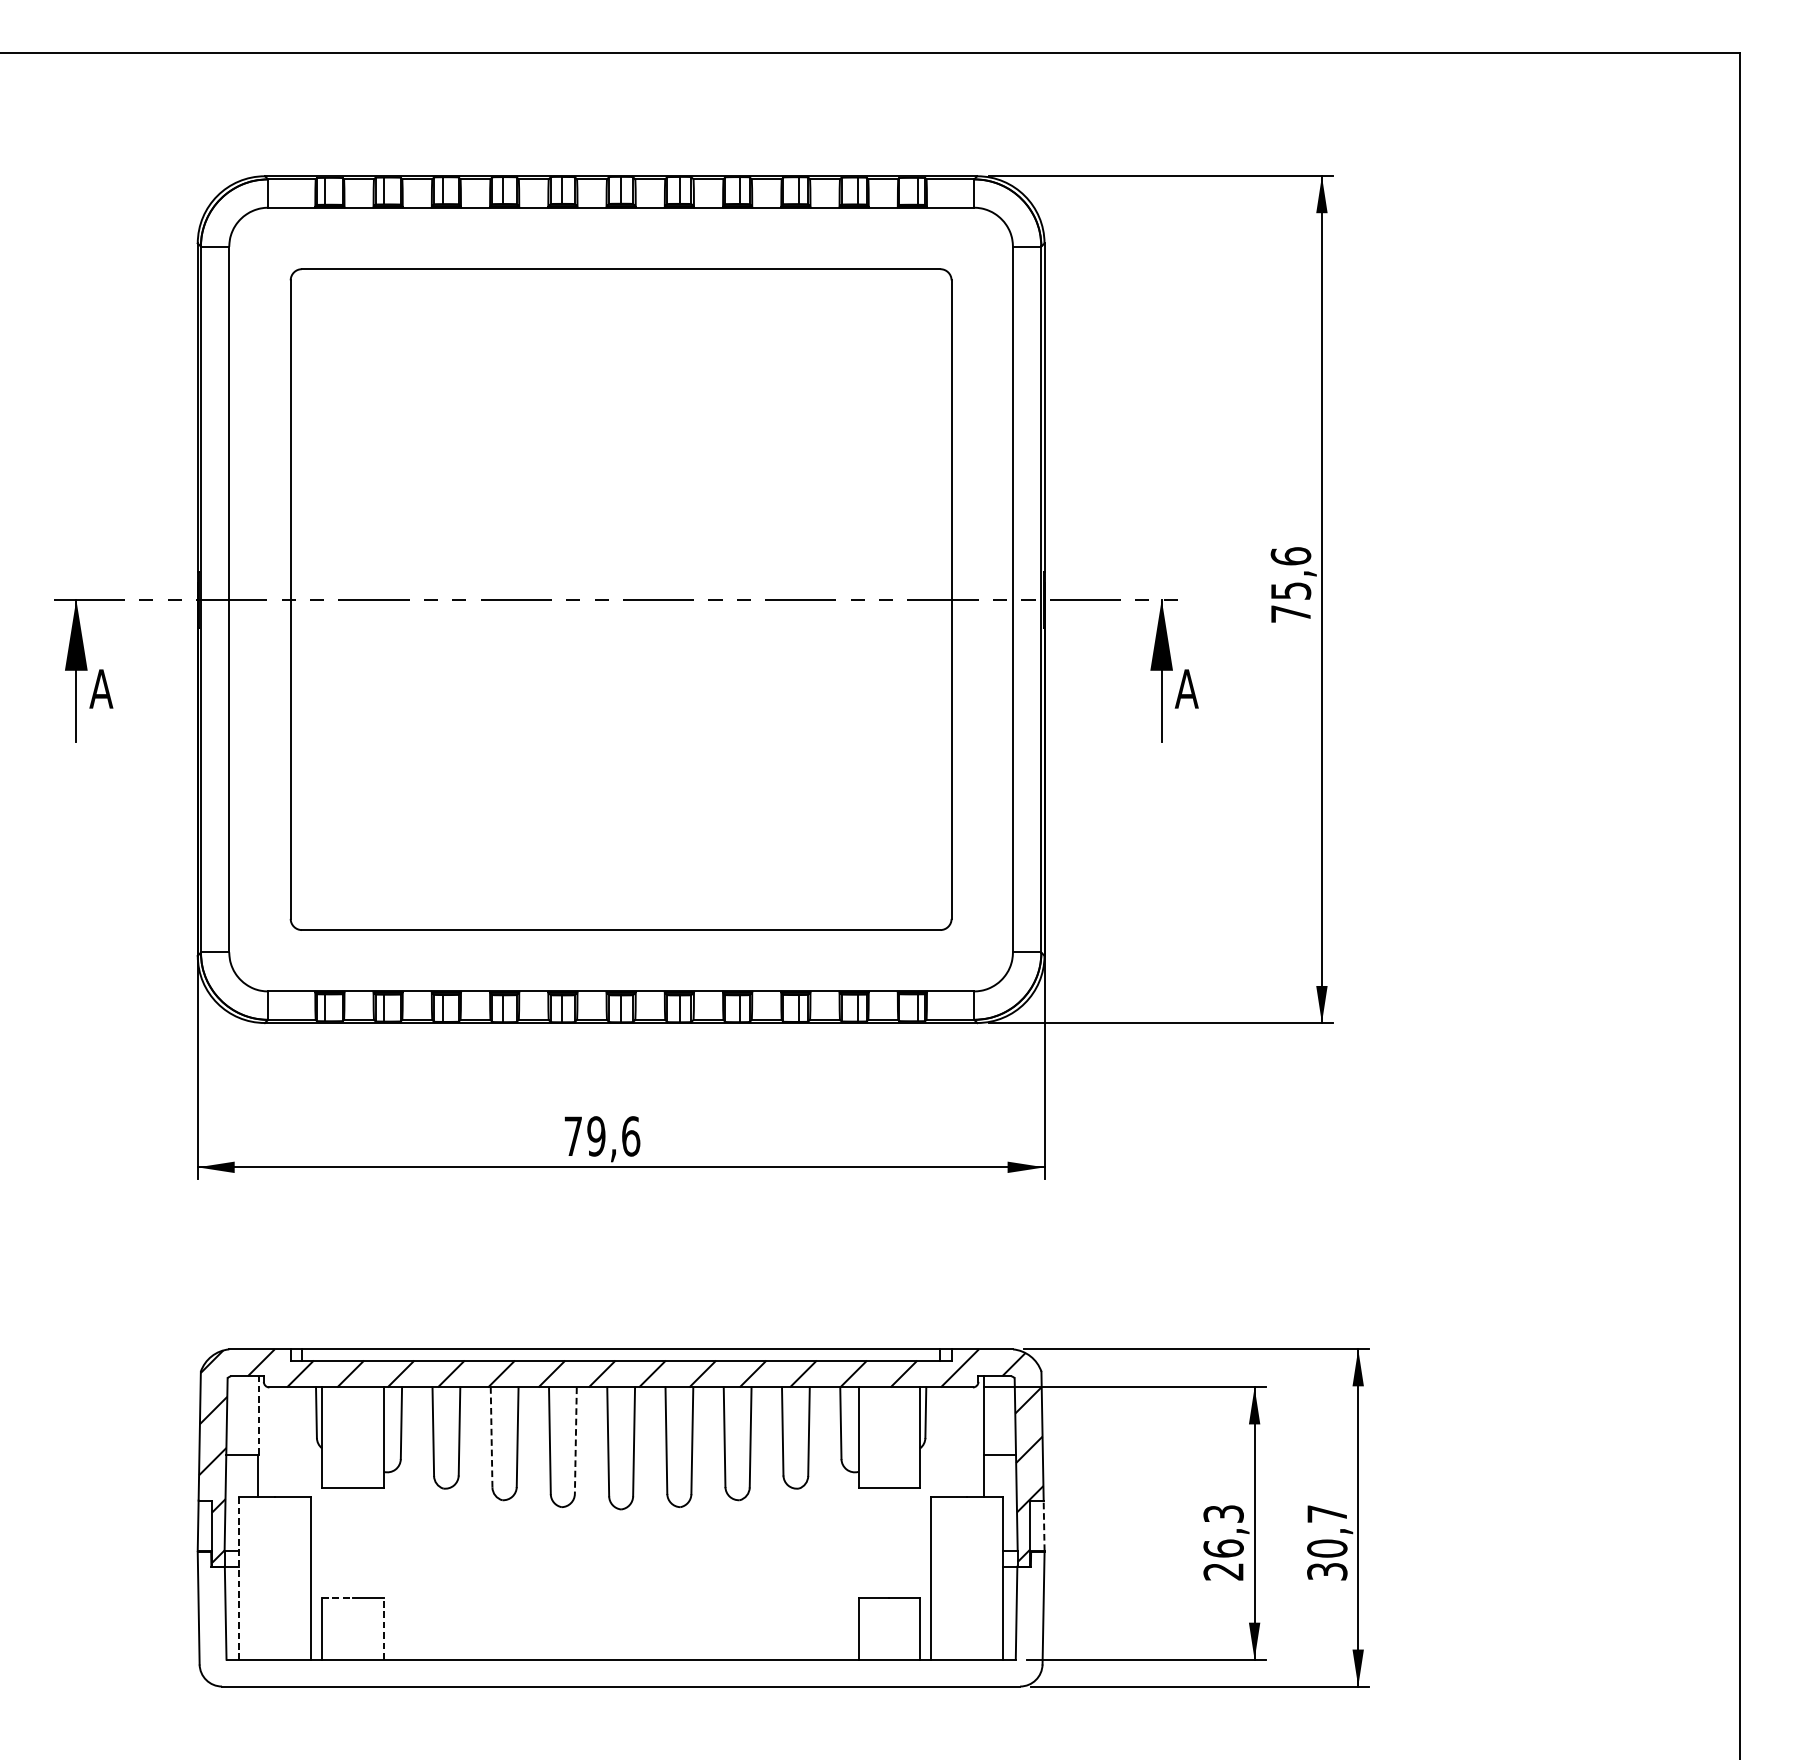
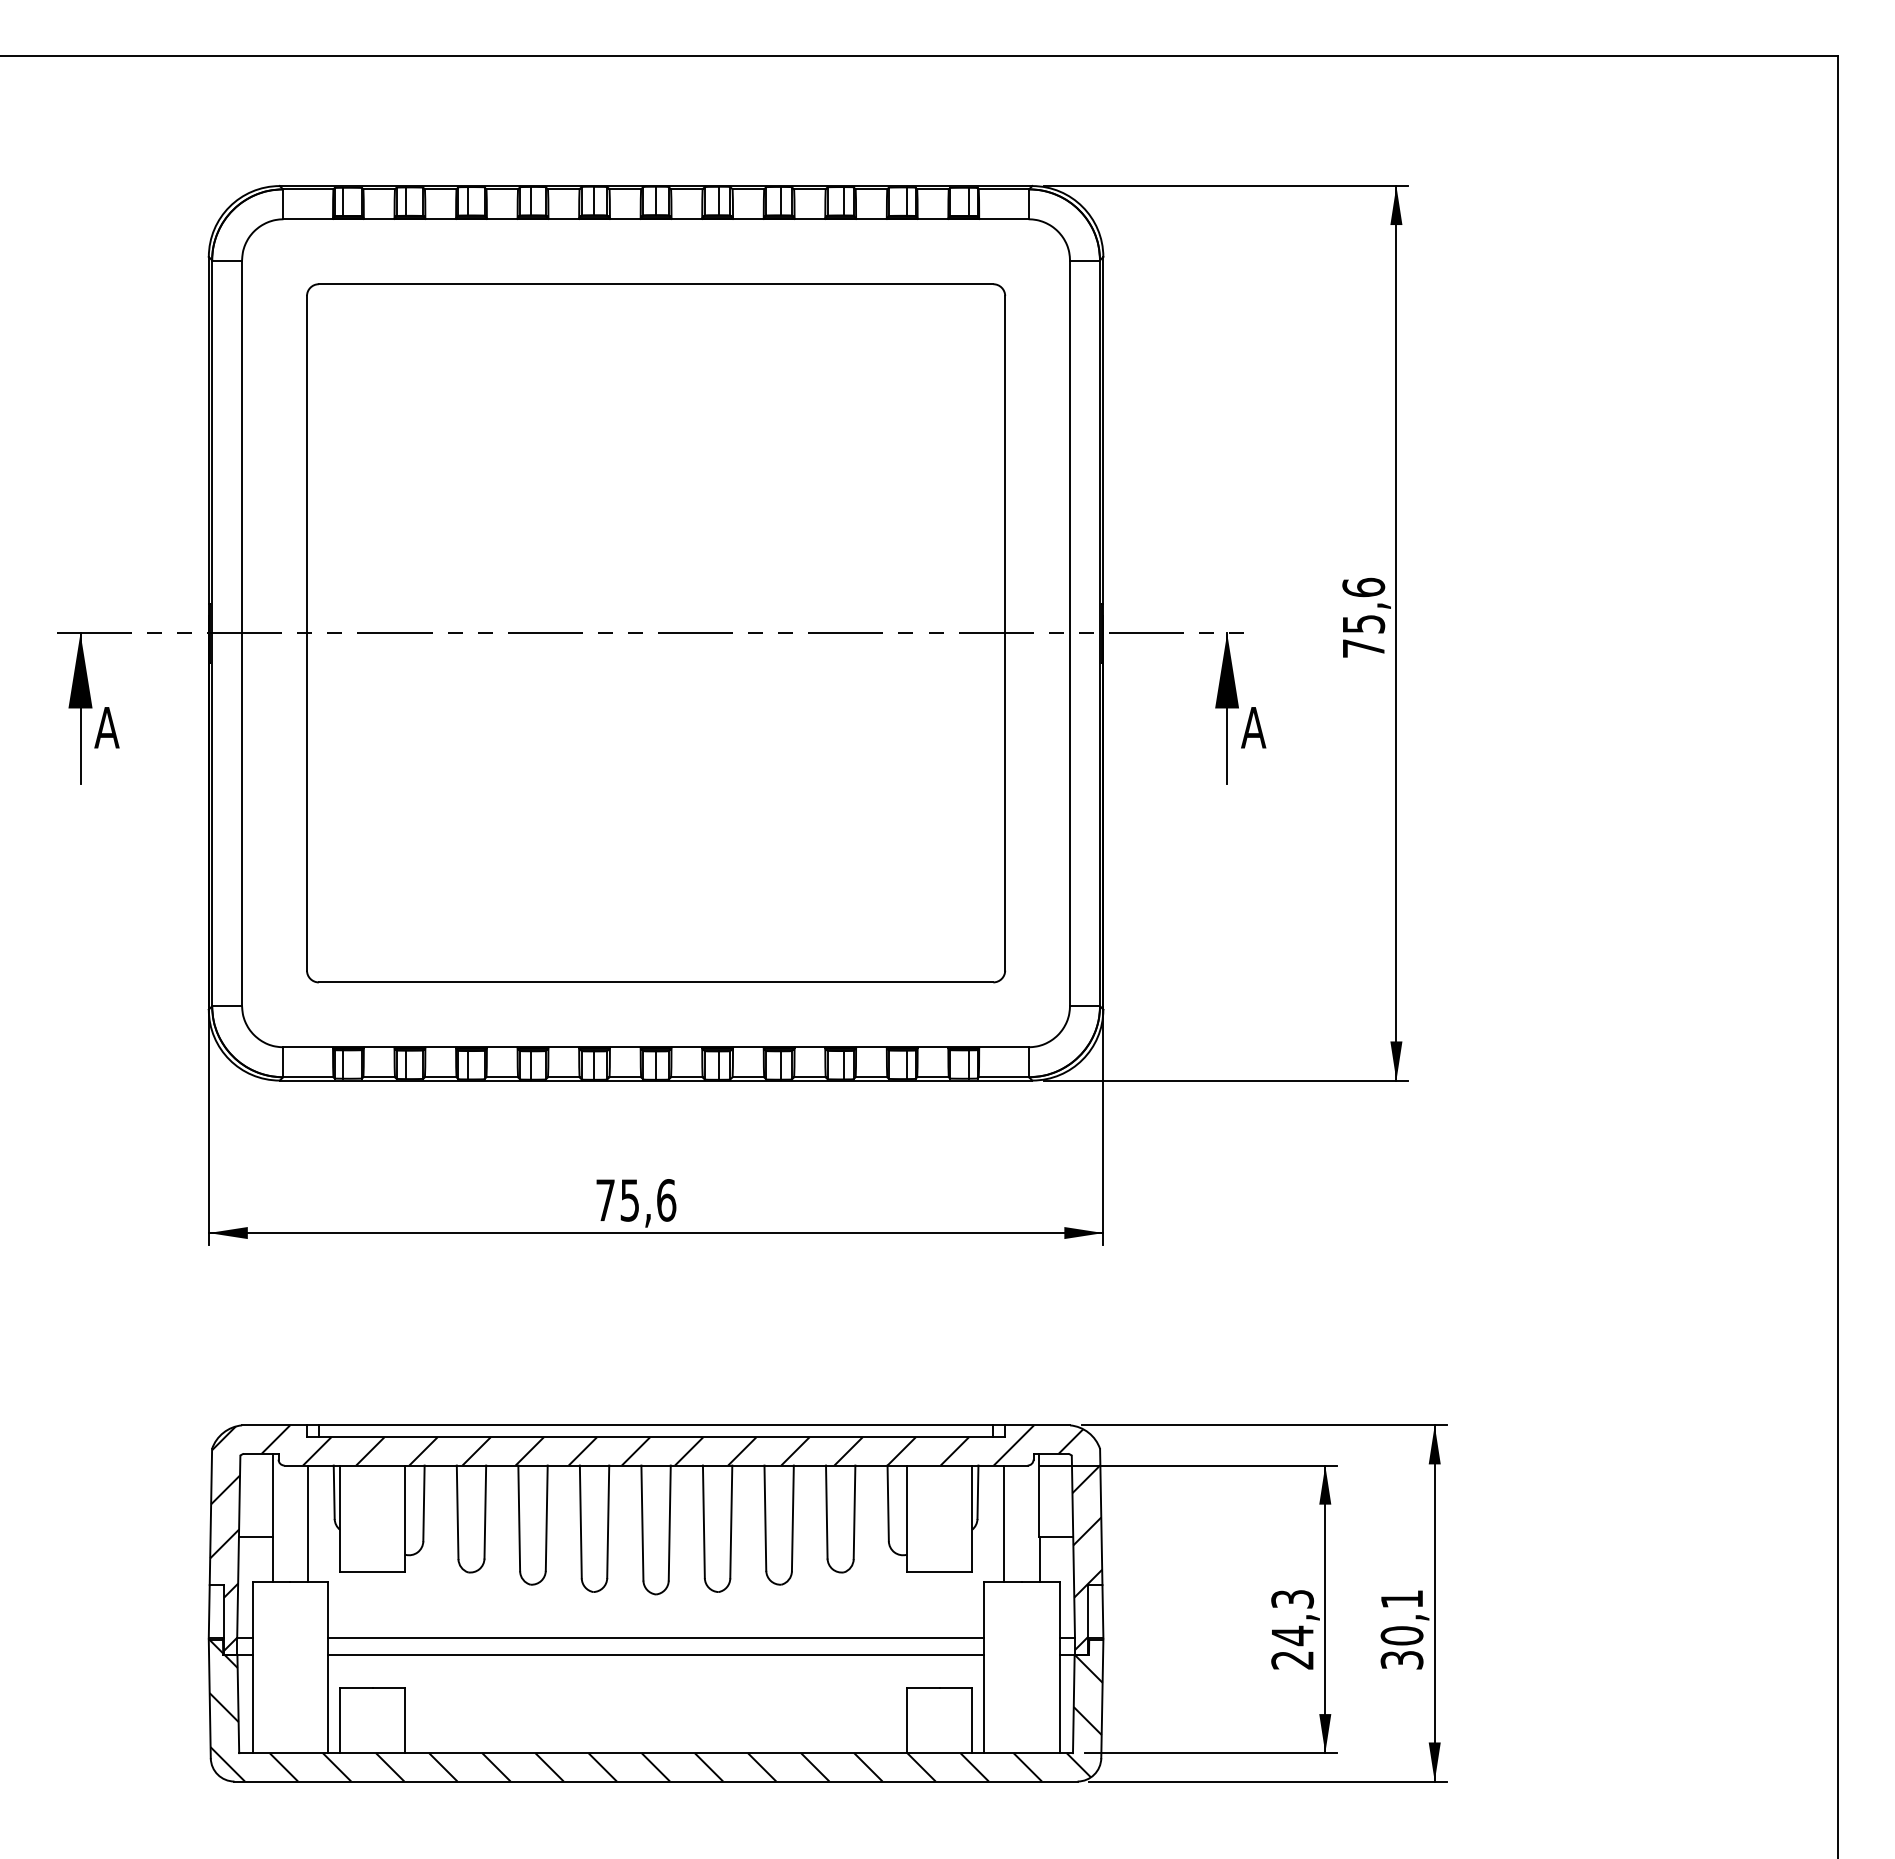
text: (595, 1136) -> (629, 1200), 79,6 -> 75,6
line: (258, 1414) -> (273, 1494), dashed -> solid
line: (491, 1437) -> (519, 1518), dashed -> solid
line: (576, 1441) -> (608, 1522), dashed -> solid
line: (292, 1442) -> (308, 1523), added
line: (950, 1442) -> (1004, 1523), added
text: (1326, 1514) -> (1401, 1599), 30,7 -> 30,1
line: (1043, 1525) -> (1102, 1611), dashed -> solid
text: (1223, 1548) -> (1292, 1635), 26,3 -> 24,3
line: (620, 1551) -> (655, 1638), added
line: (620, 1566) -> (655, 1654), added
line: (239, 1578) -> (252, 1667), dashed -> solid
line: (337, 1598) -> (356, 1688), dashed -> solid
hatch: (620, 1619) -> (655, 1710), added
line: (383, 1628) -> (405, 1720), dashed -> solid

